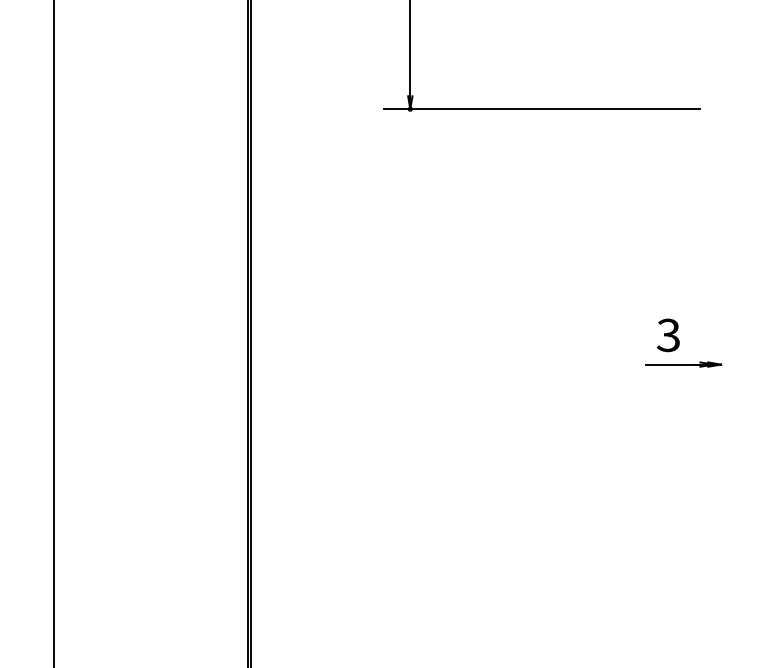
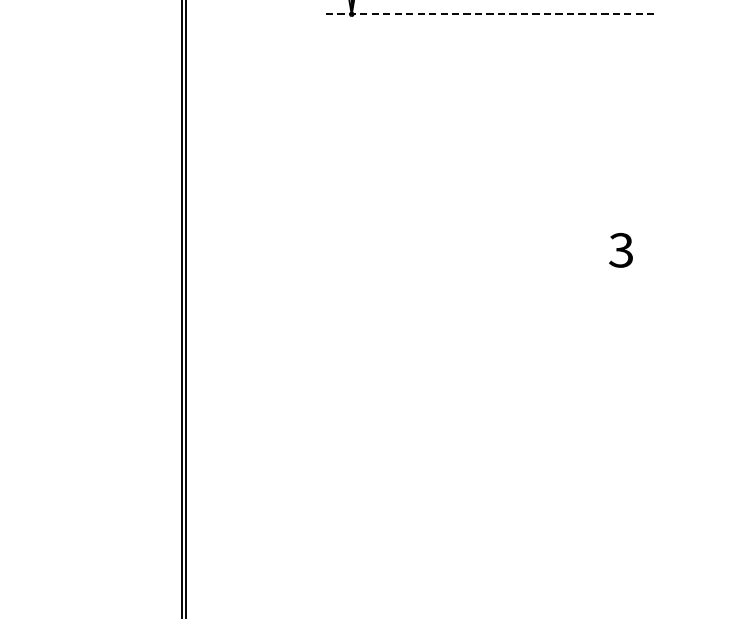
line: (542, 109) -> (489, 14), solid -> dashed
part: (683, 364) -> (636, 280), removed

